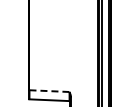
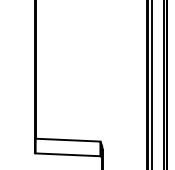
line: (49, 91) -> (68, 140), dashed -> solid

